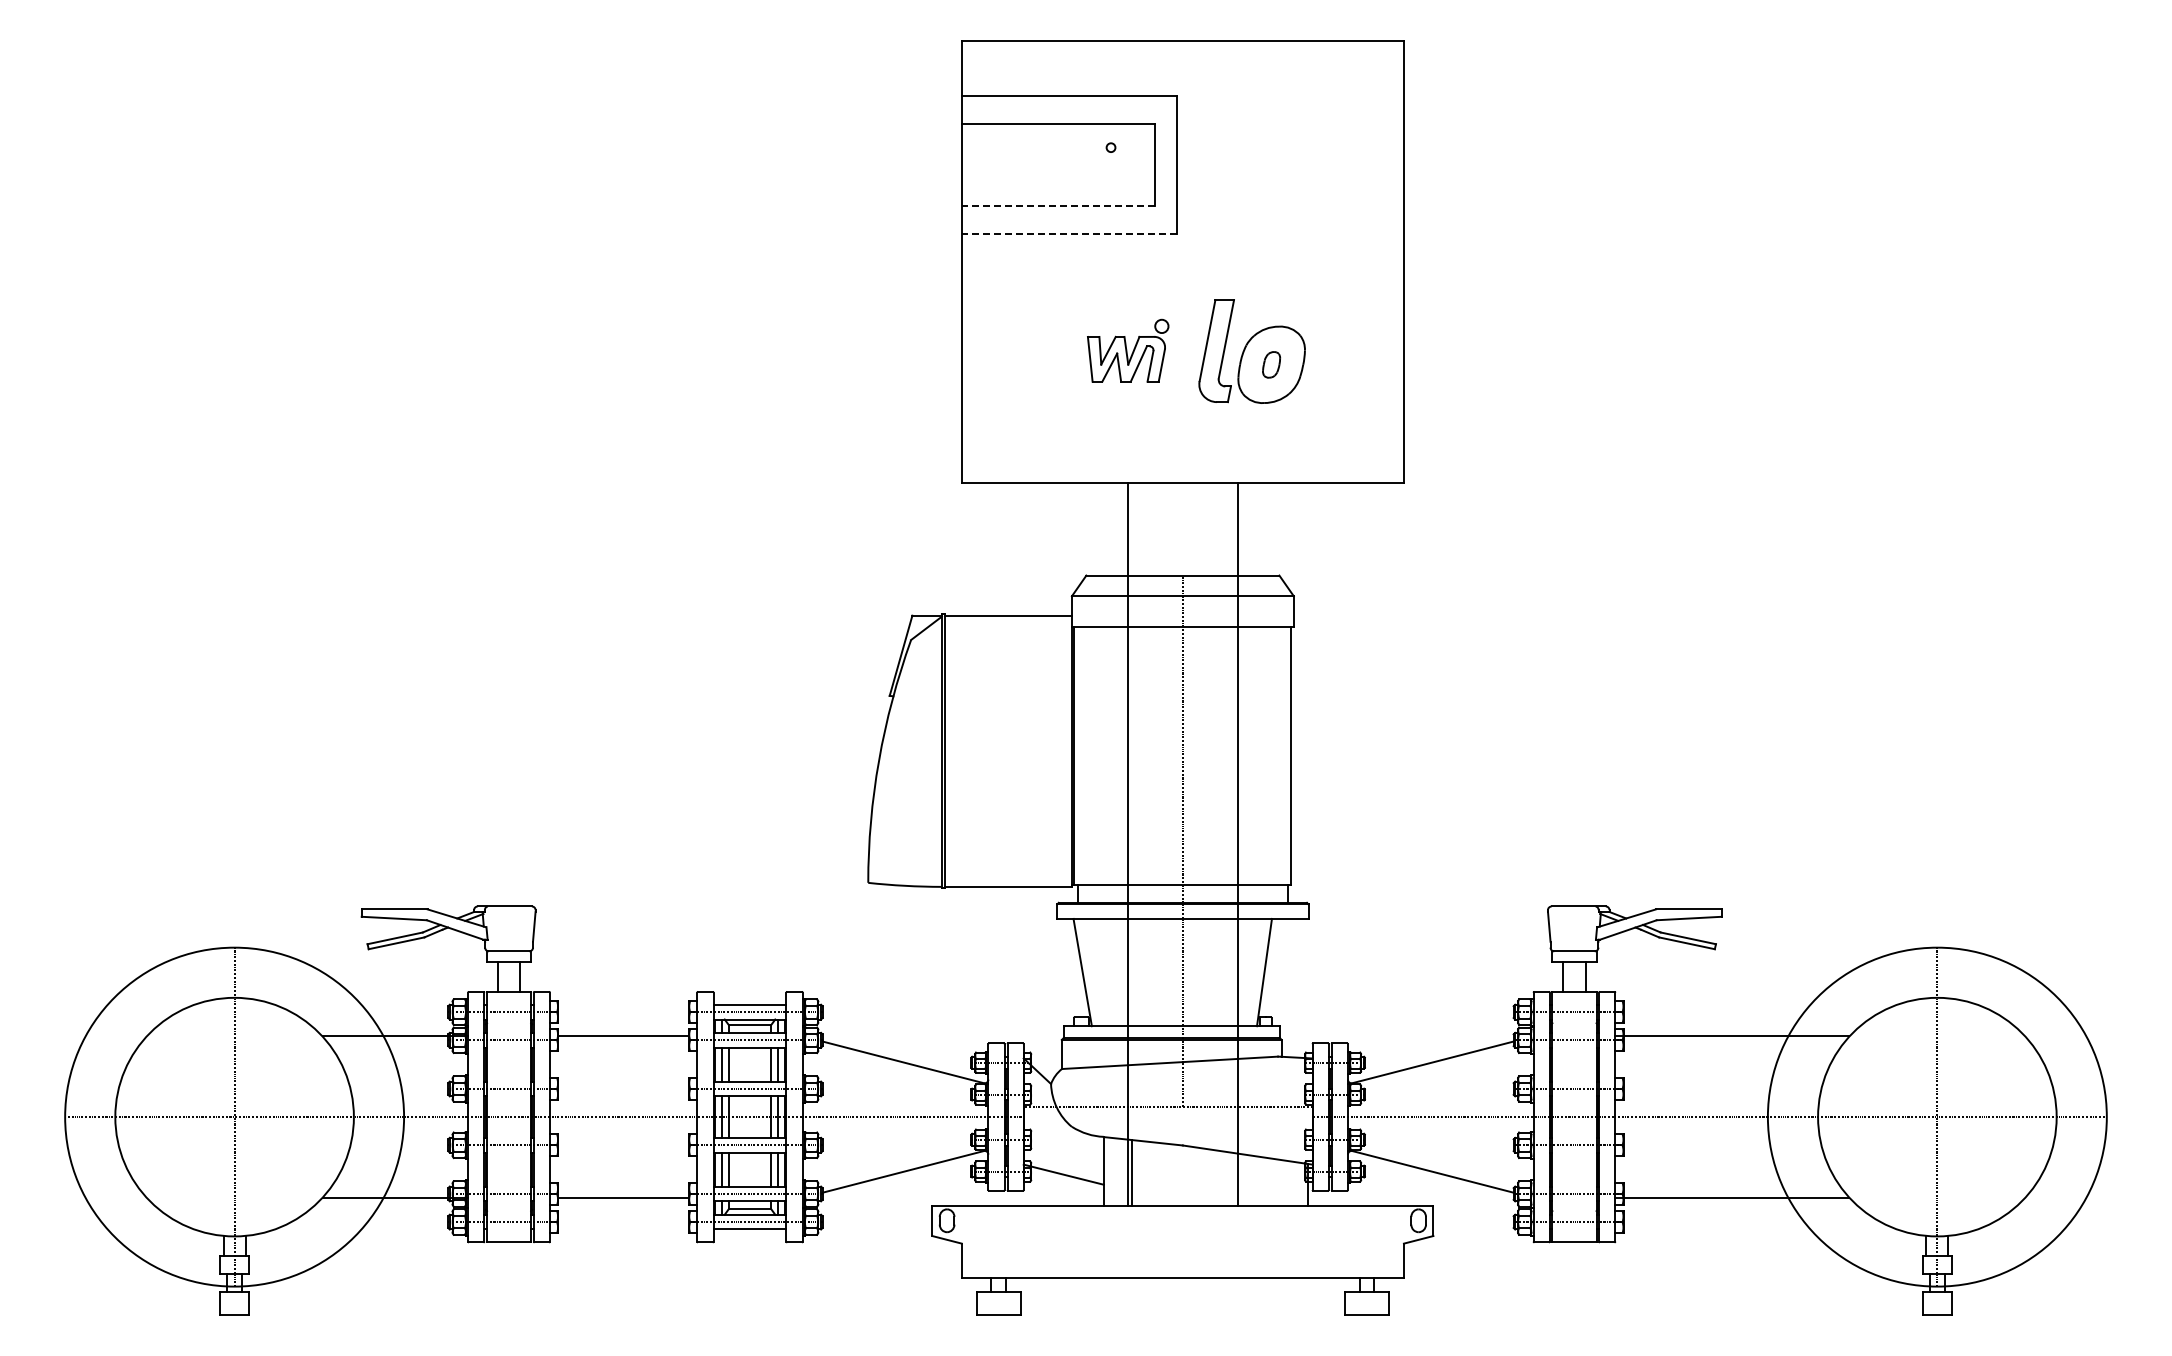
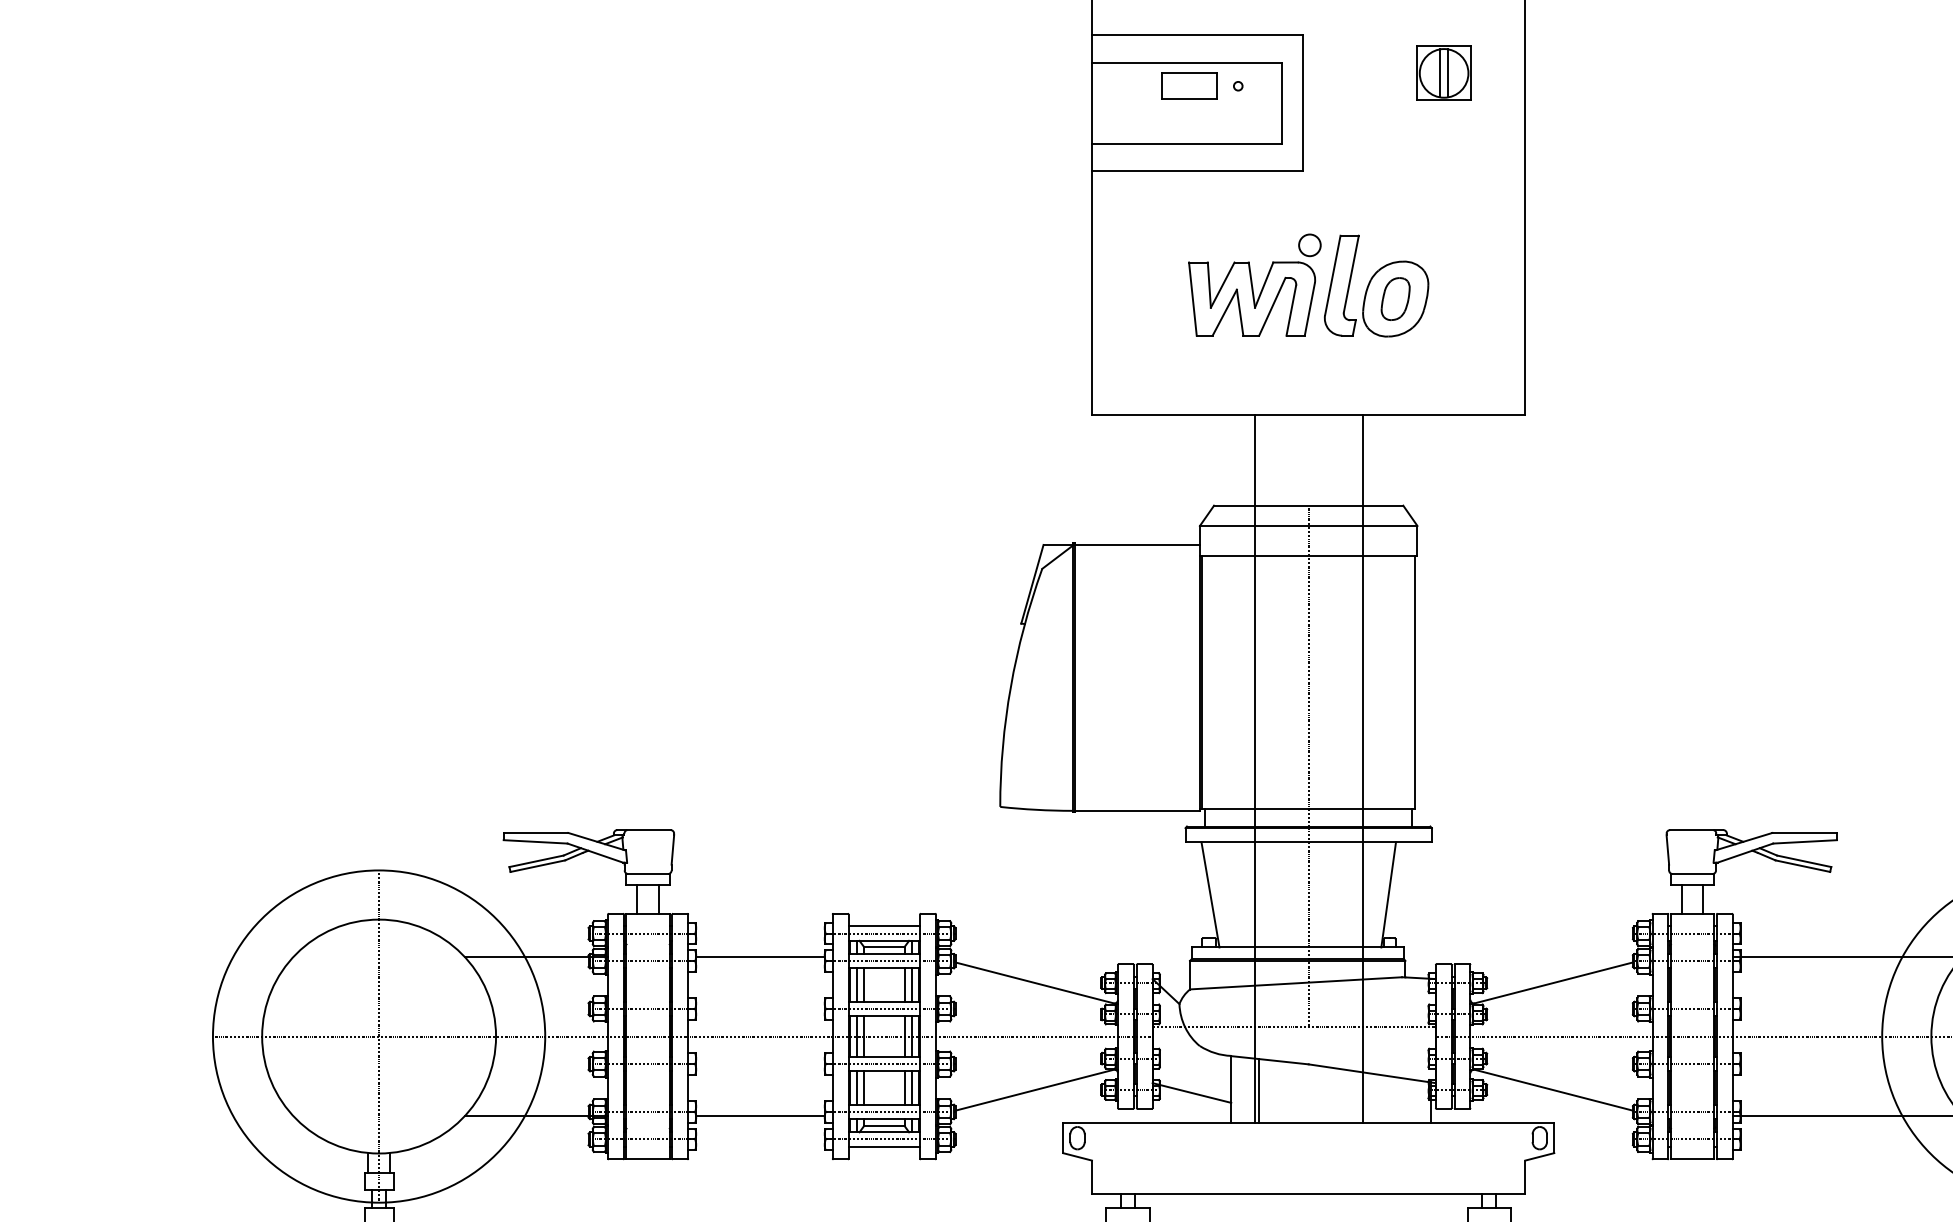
part: (1320, 134) -> (1443, 73), added
part: (1061, 147) -> (1189, 86), added
line: (1058, 206) -> (1186, 143), dashed -> solid
line: (1069, 234) -> (1197, 171), dashed -> solid
part: (1128, 350) -> (1255, 285), size x1.67
part: (1271, 364) -> (1395, 298), size x1.67

